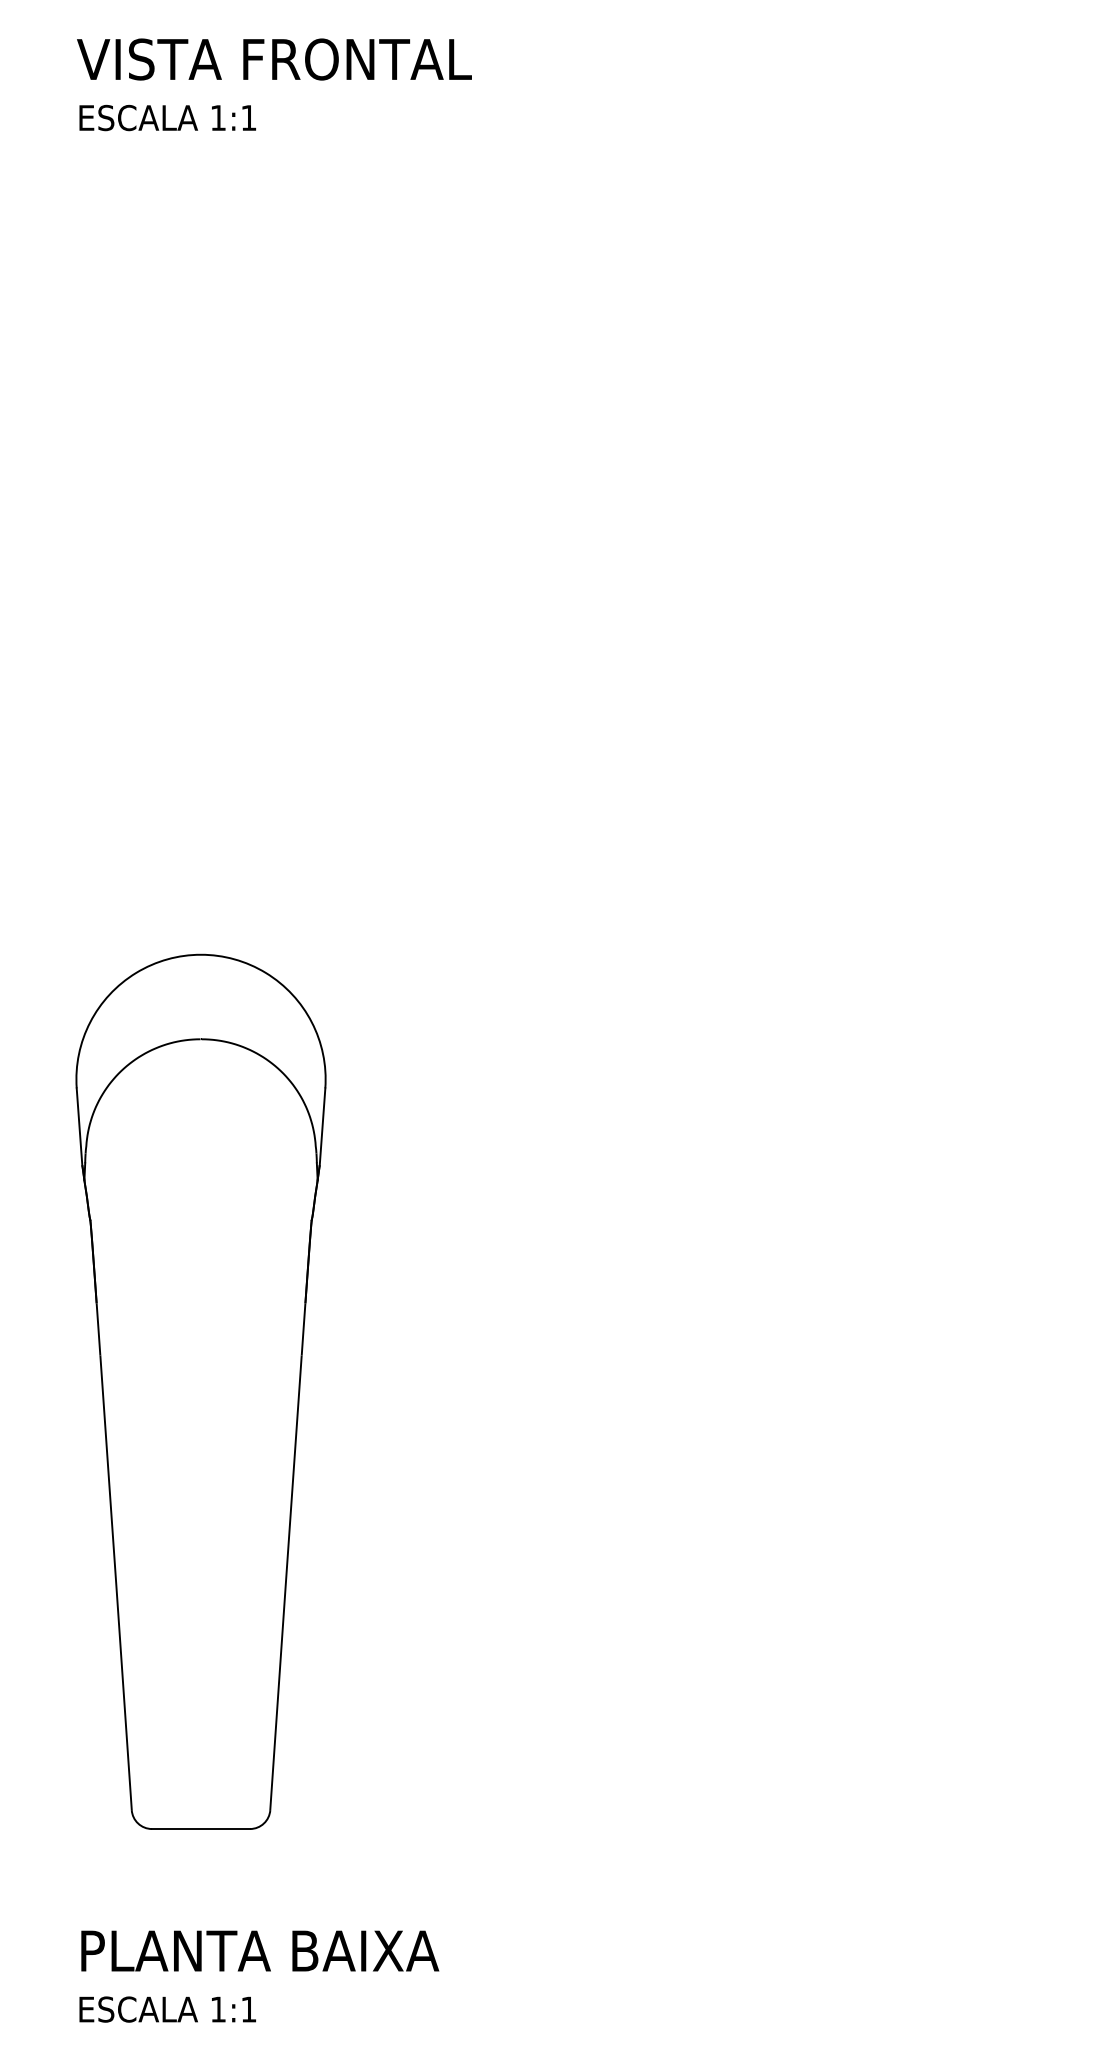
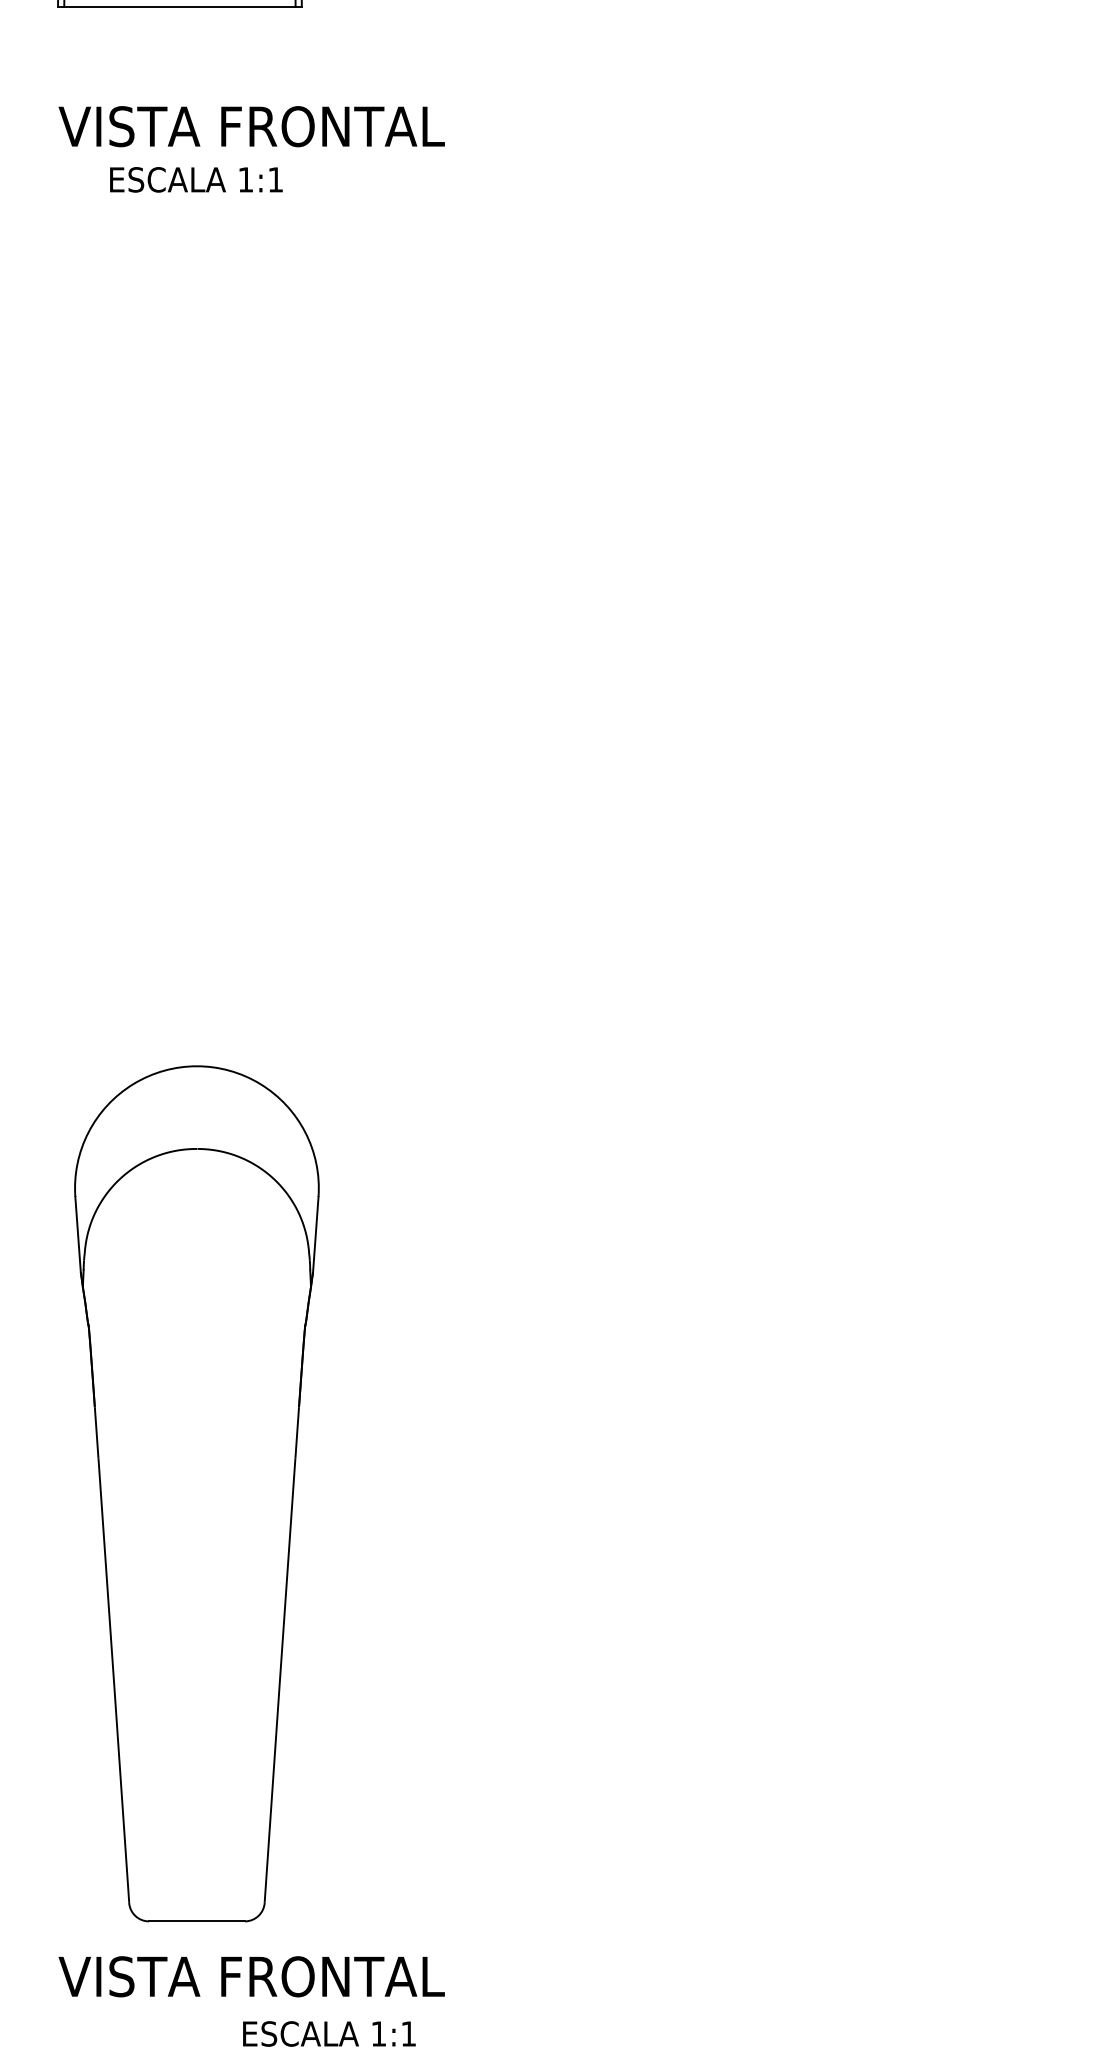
text: (167, 117) -> (196, 179), moved
part: (200, 1391) -> (196, 1493), moved
text: (274, 1950) -> (251, 1976), PLANTA BAIXA -> VISTA FRONTAL
text: (167, 2009) -> (329, 2033), moved

